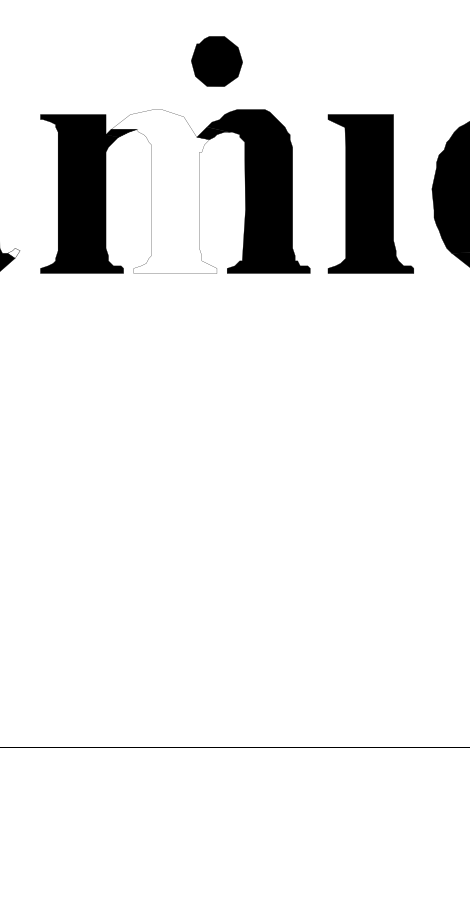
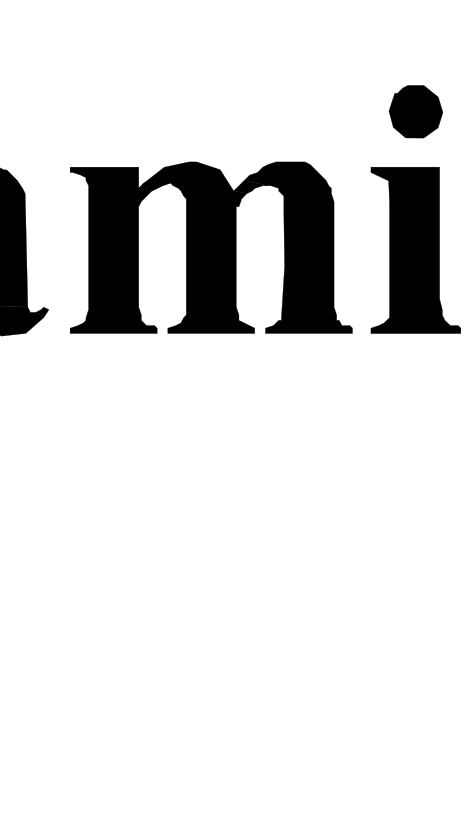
part: (216, 61) -> (415, 111), moved
fill: (163, 191) -> (198, 247), added
fill: (13, 253) -> (41, 312), added

